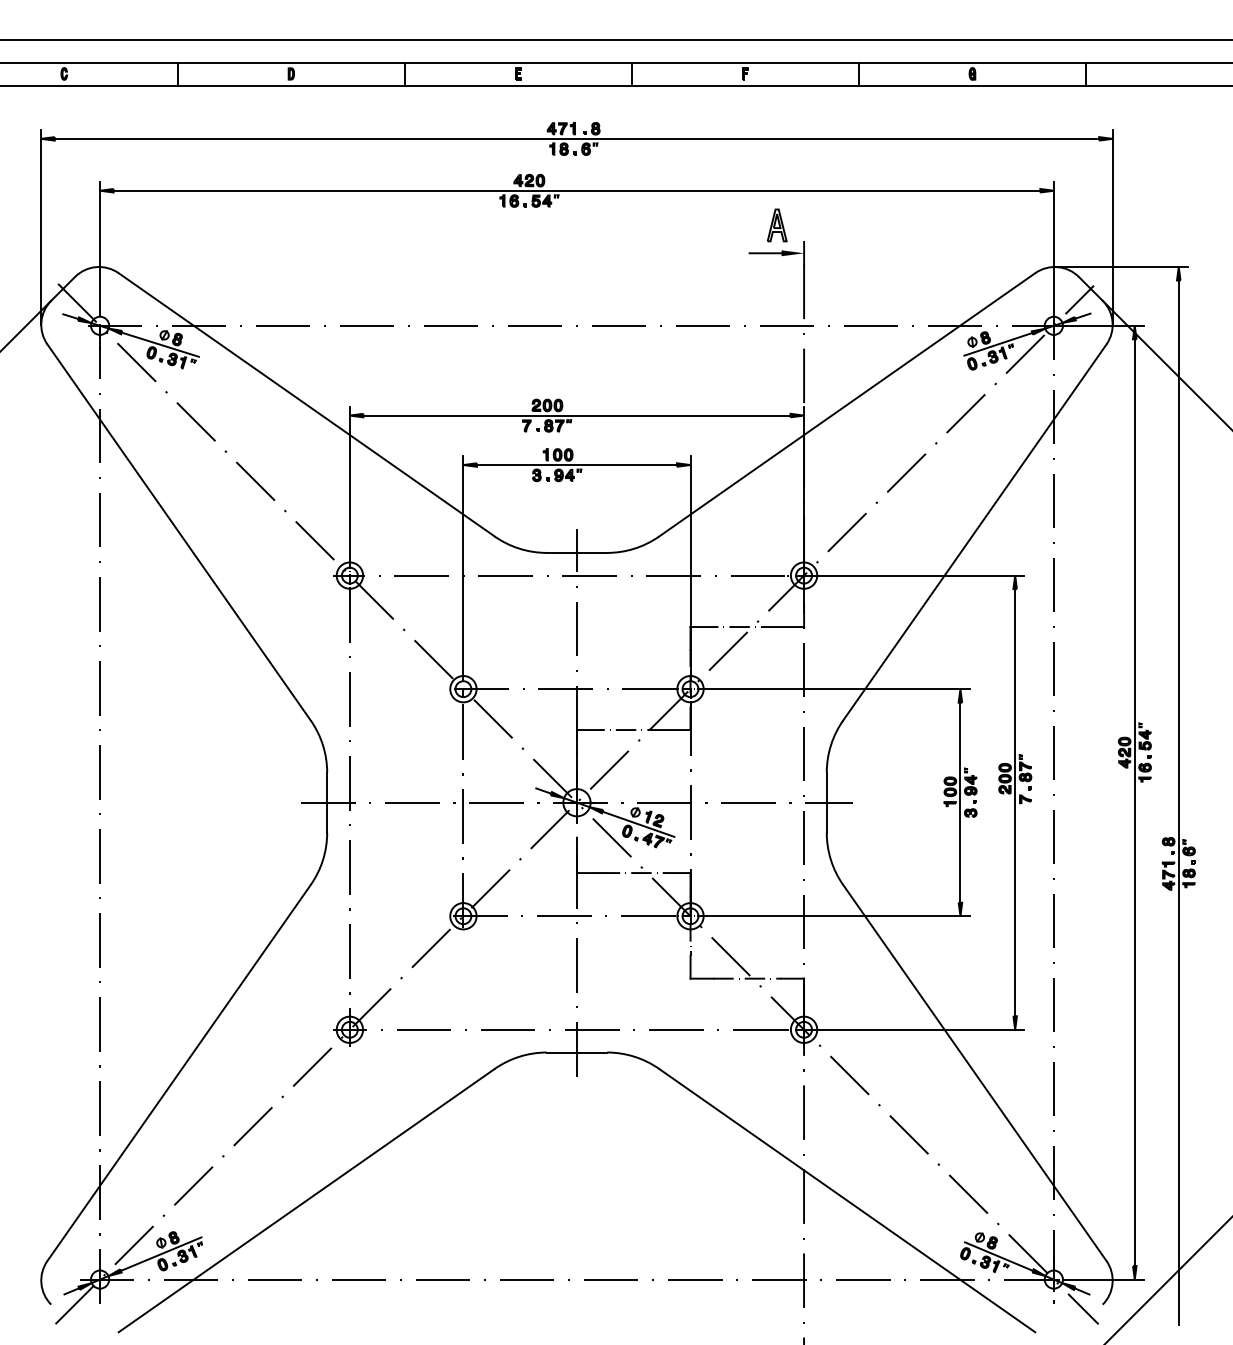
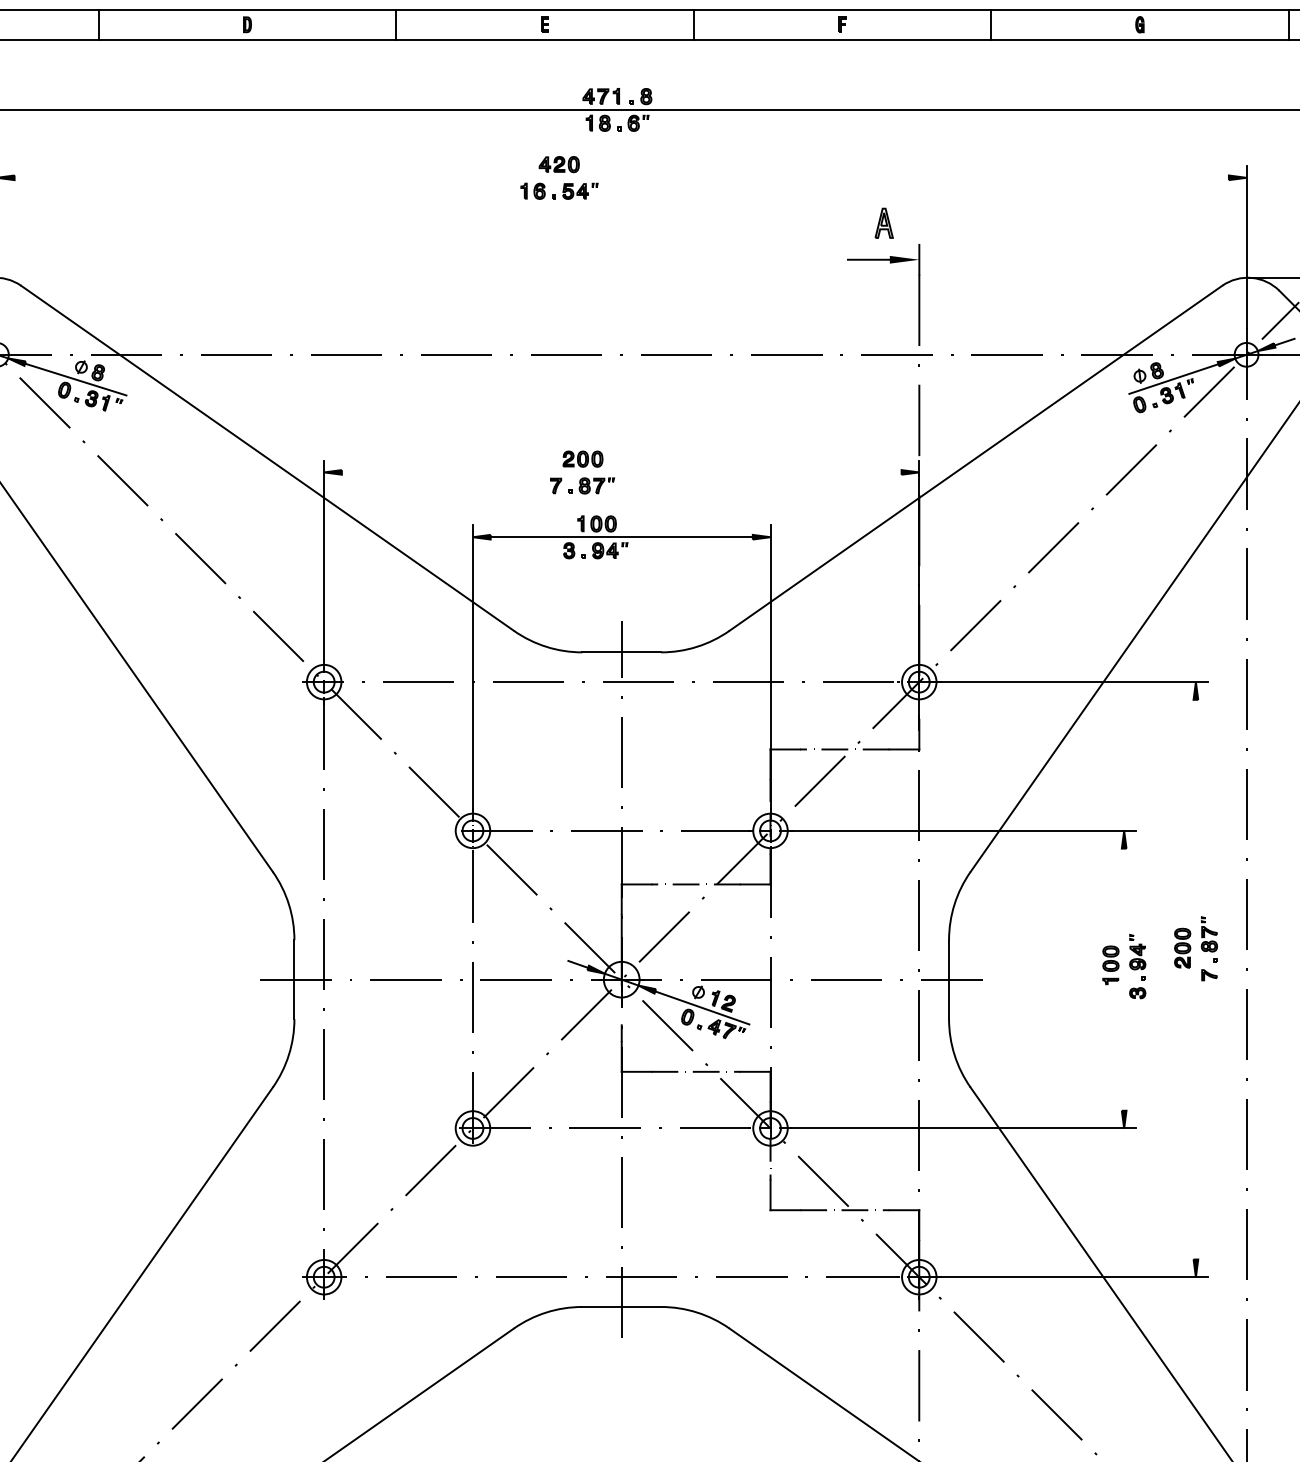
line: (576, 190) -> (621, 177), removed
part: (777, 225) -> (884, 223), size x0.7
line: (576, 415) -> (621, 472), removed
line: (960, 802) -> (1124, 979), removed
line: (1015, 802) -> (1196, 979), removed

